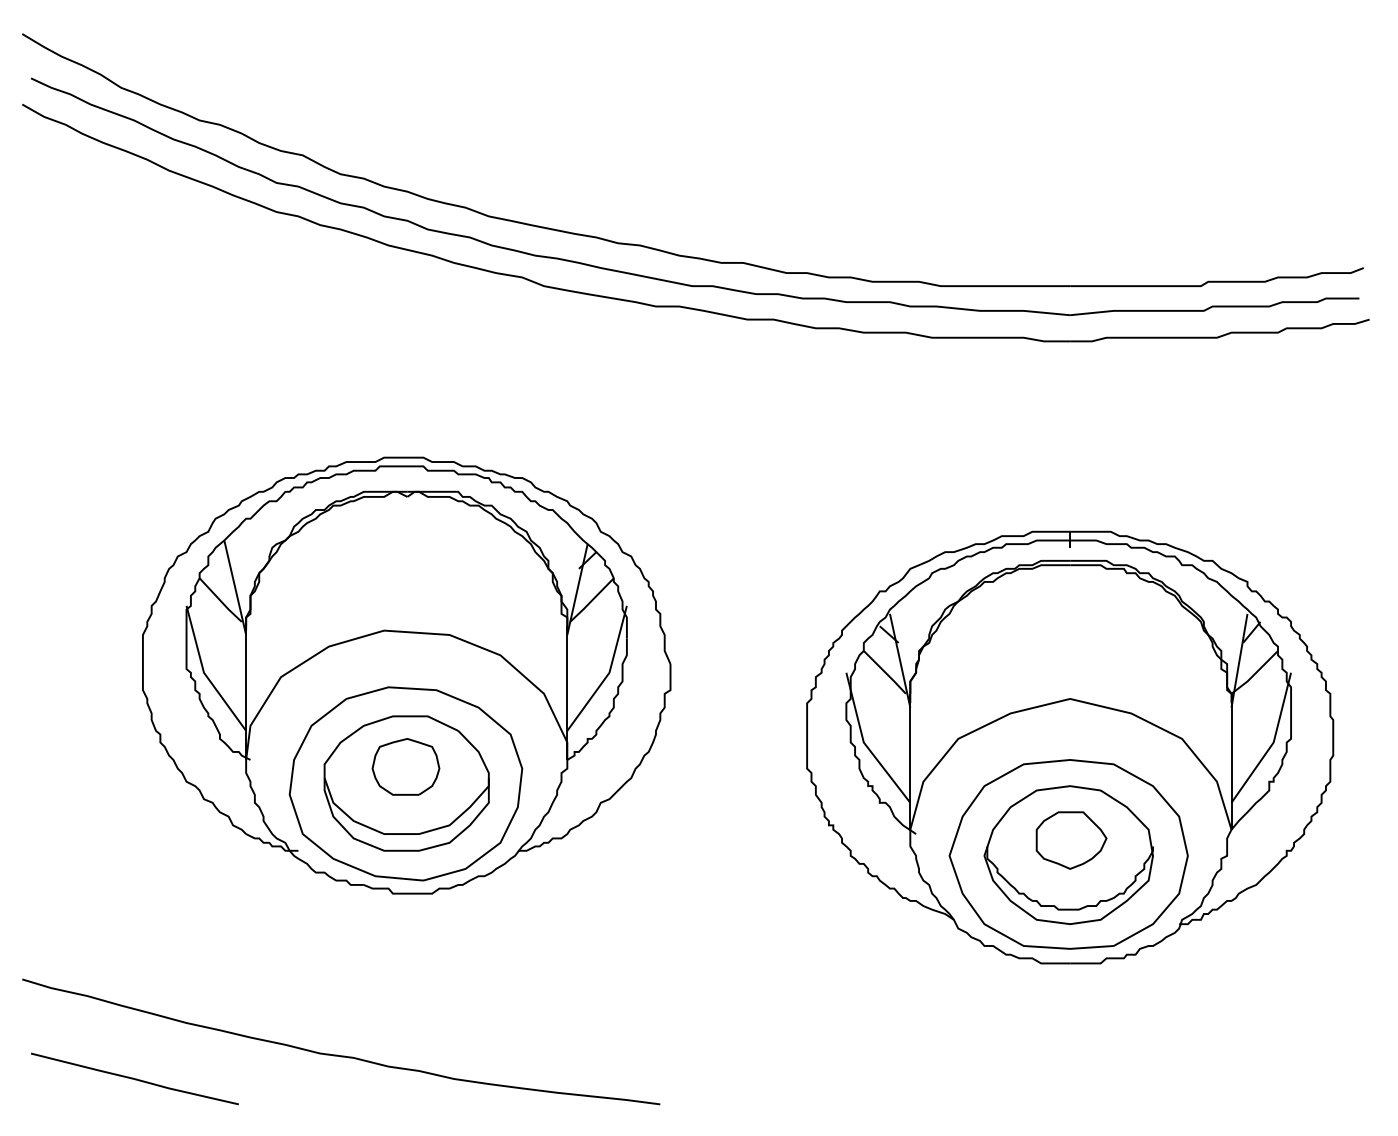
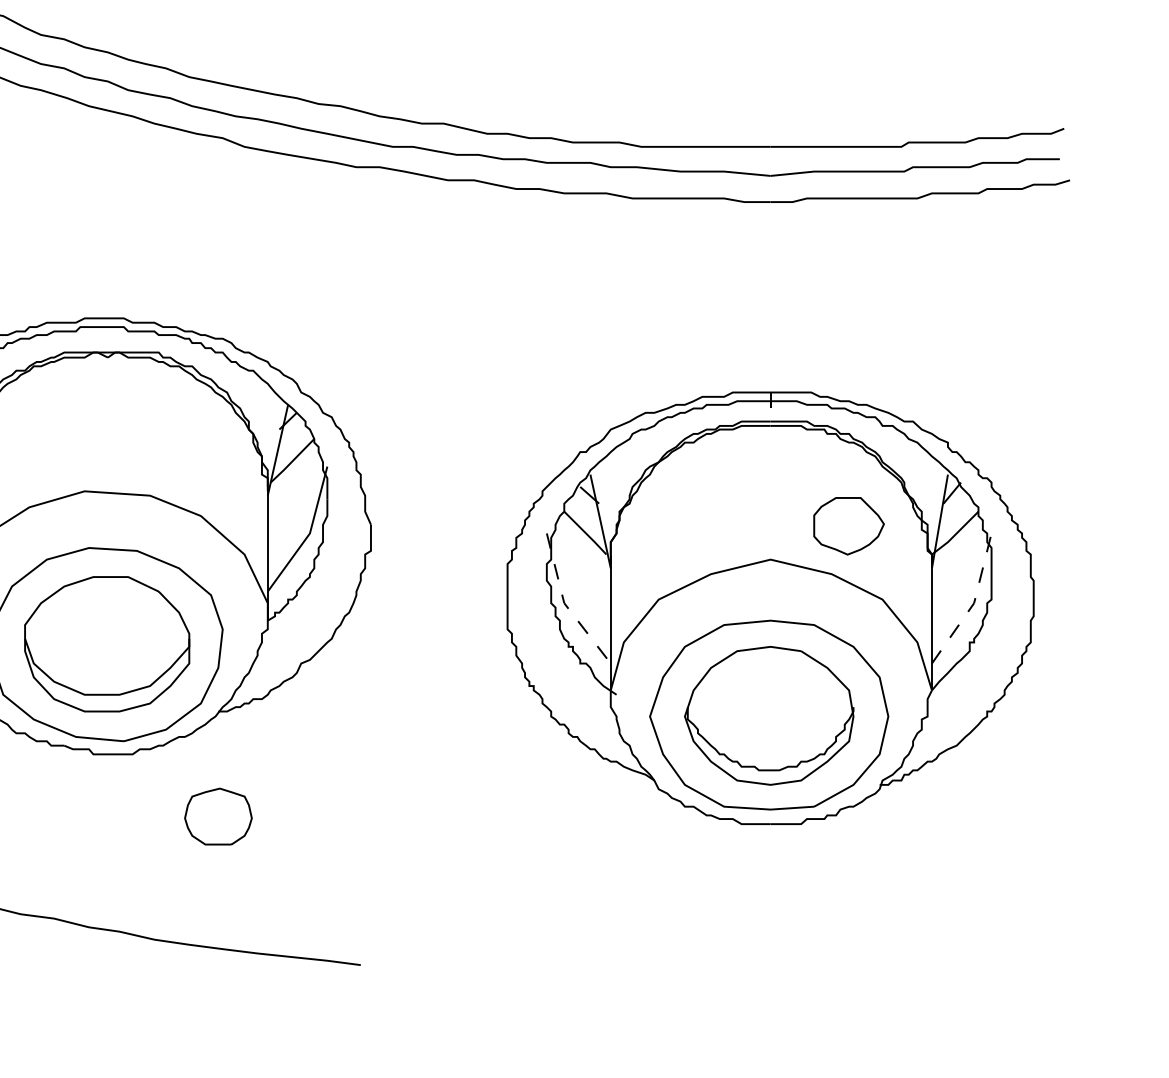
line: (1273, 742) -> (973, 603), solid -> dashed
line: (865, 744) -> (565, 605), solid -> dashed
part: (405, 766) -> (217, 816), moved
part: (1071, 840) -> (848, 526), moved

